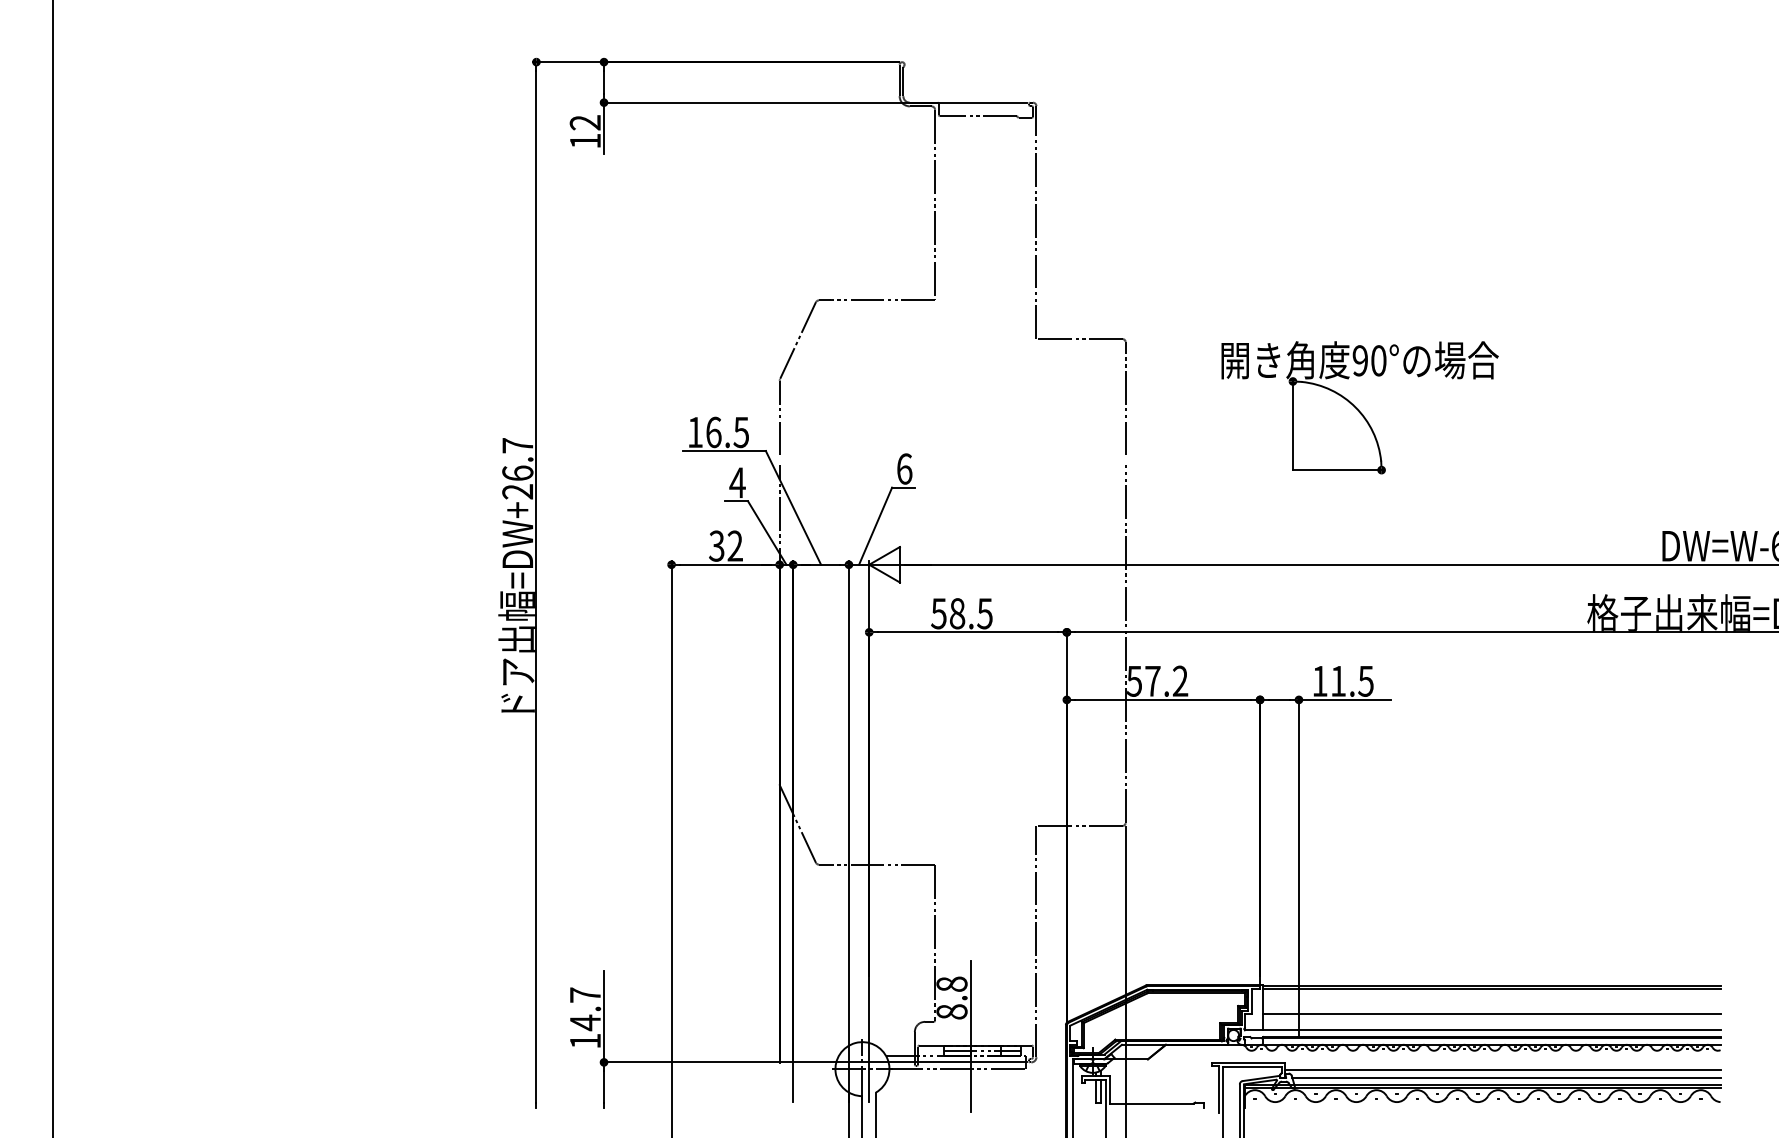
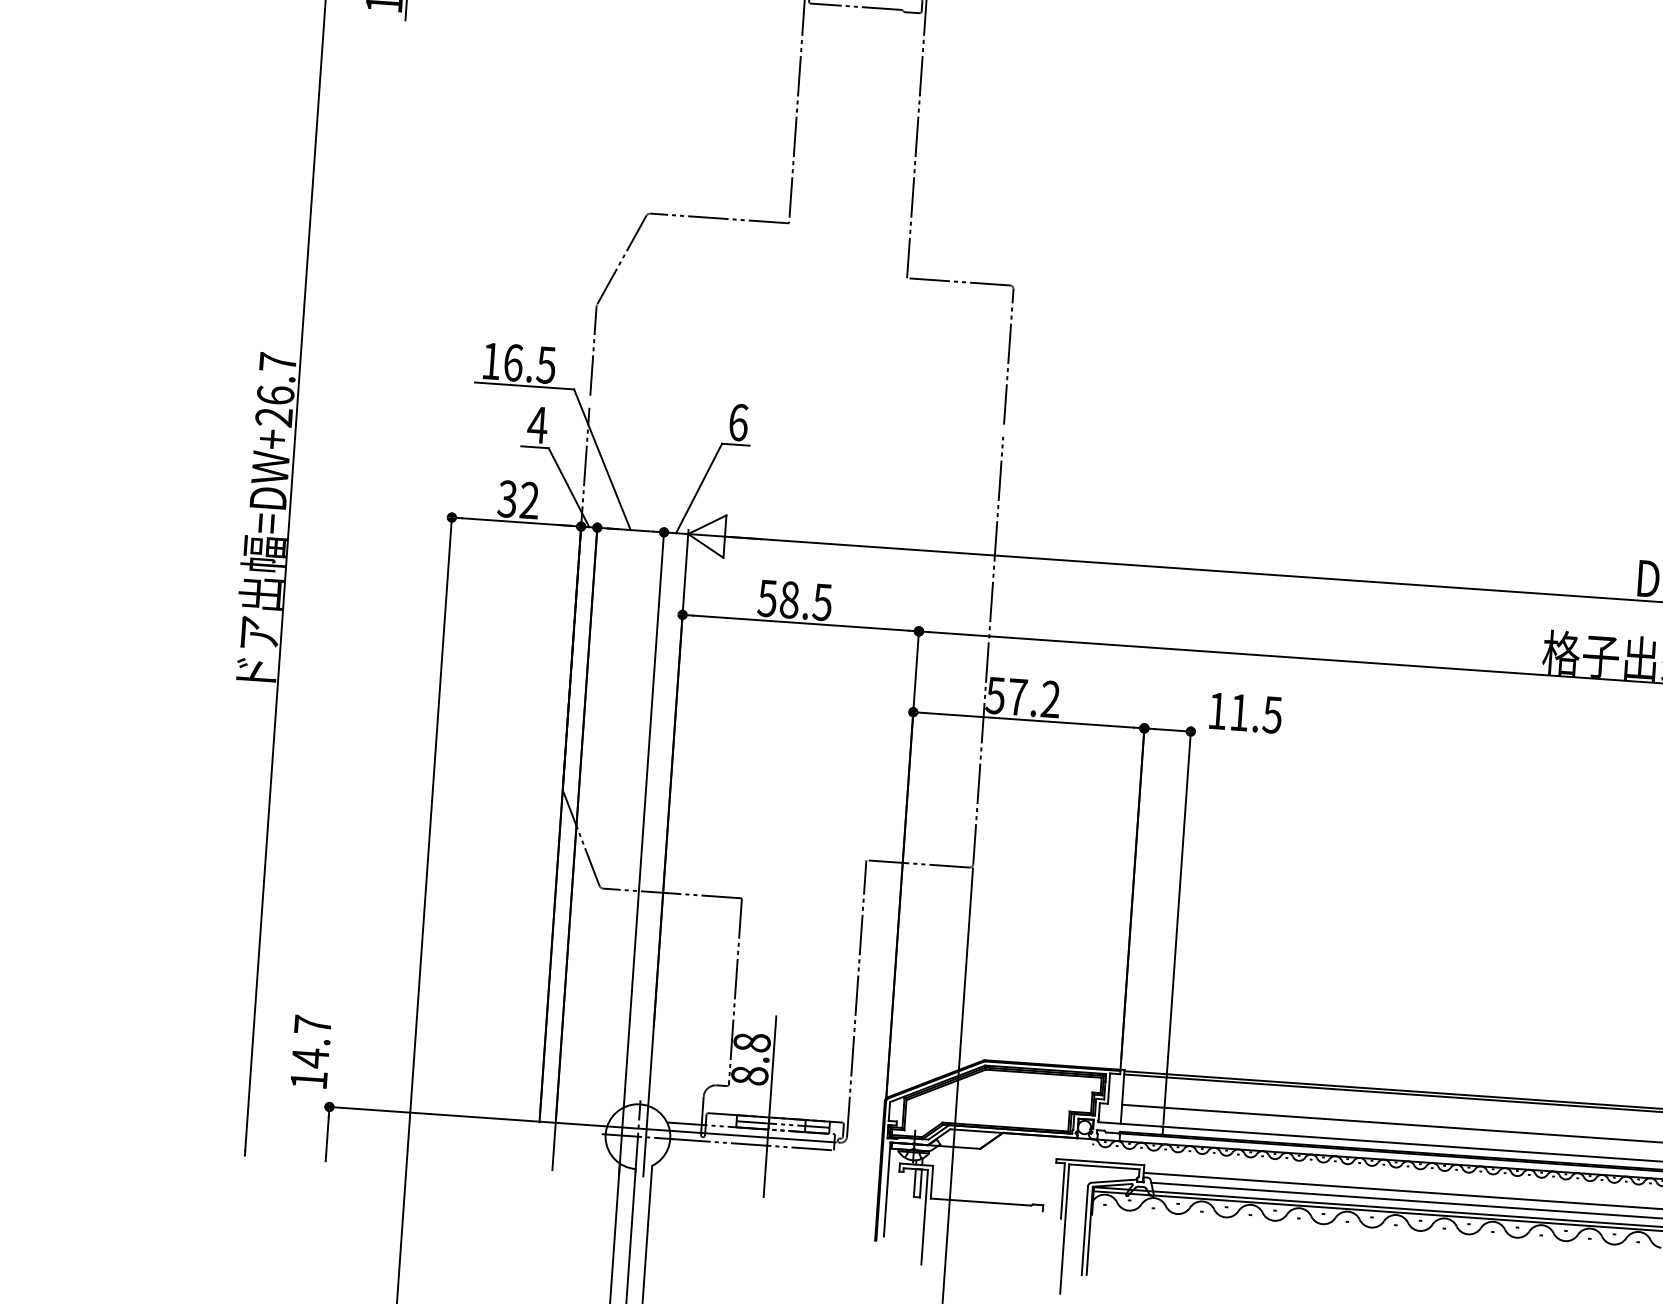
part: (1359, 407) -> (1287, 387), removed
line: (1344, 699) -> (1245, 734), removed
line: (604, 1016) -> (333, 1052), removed

